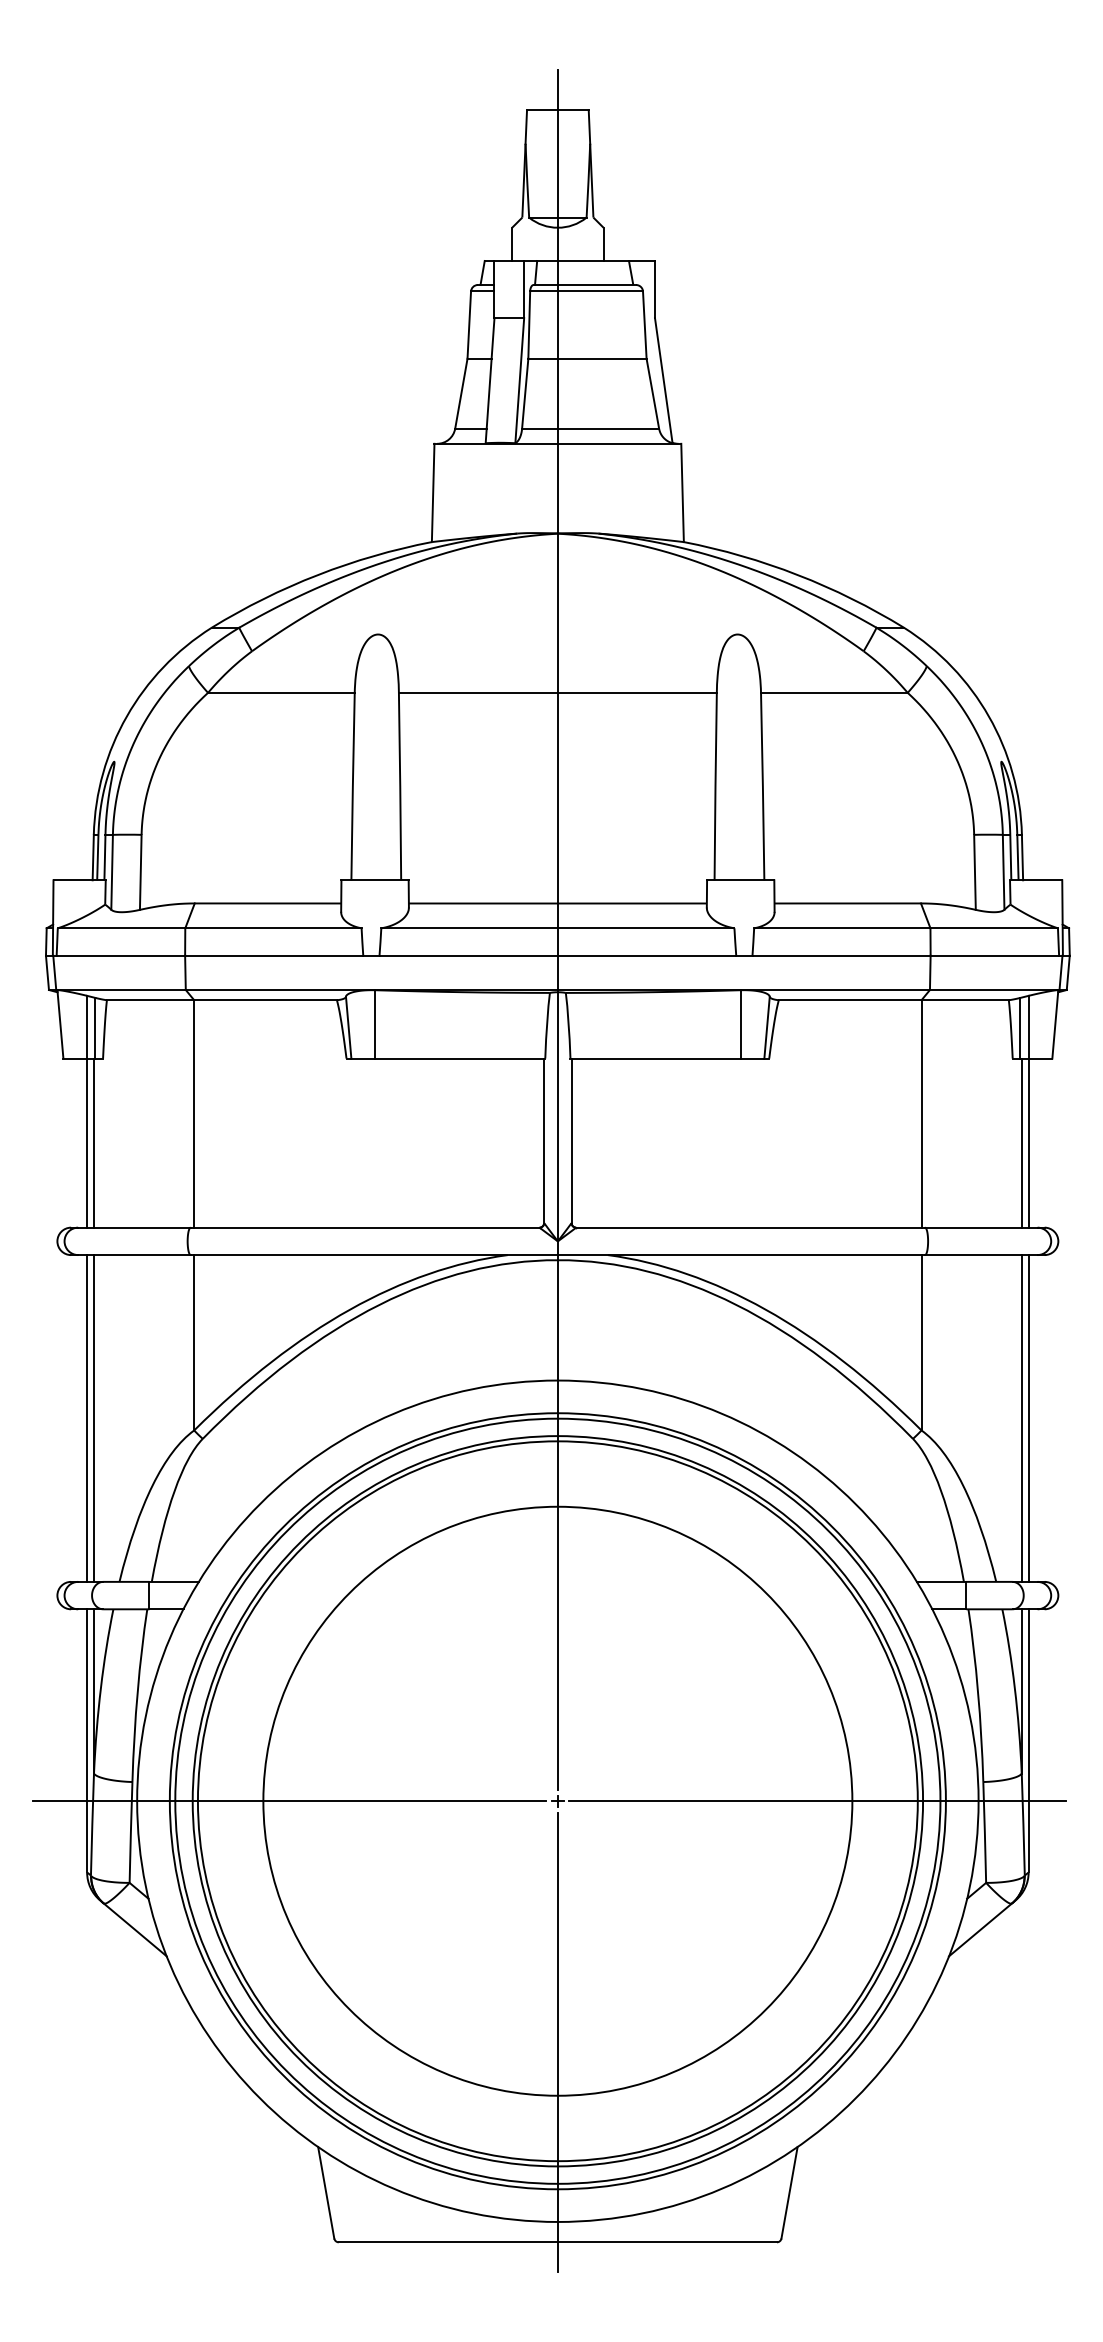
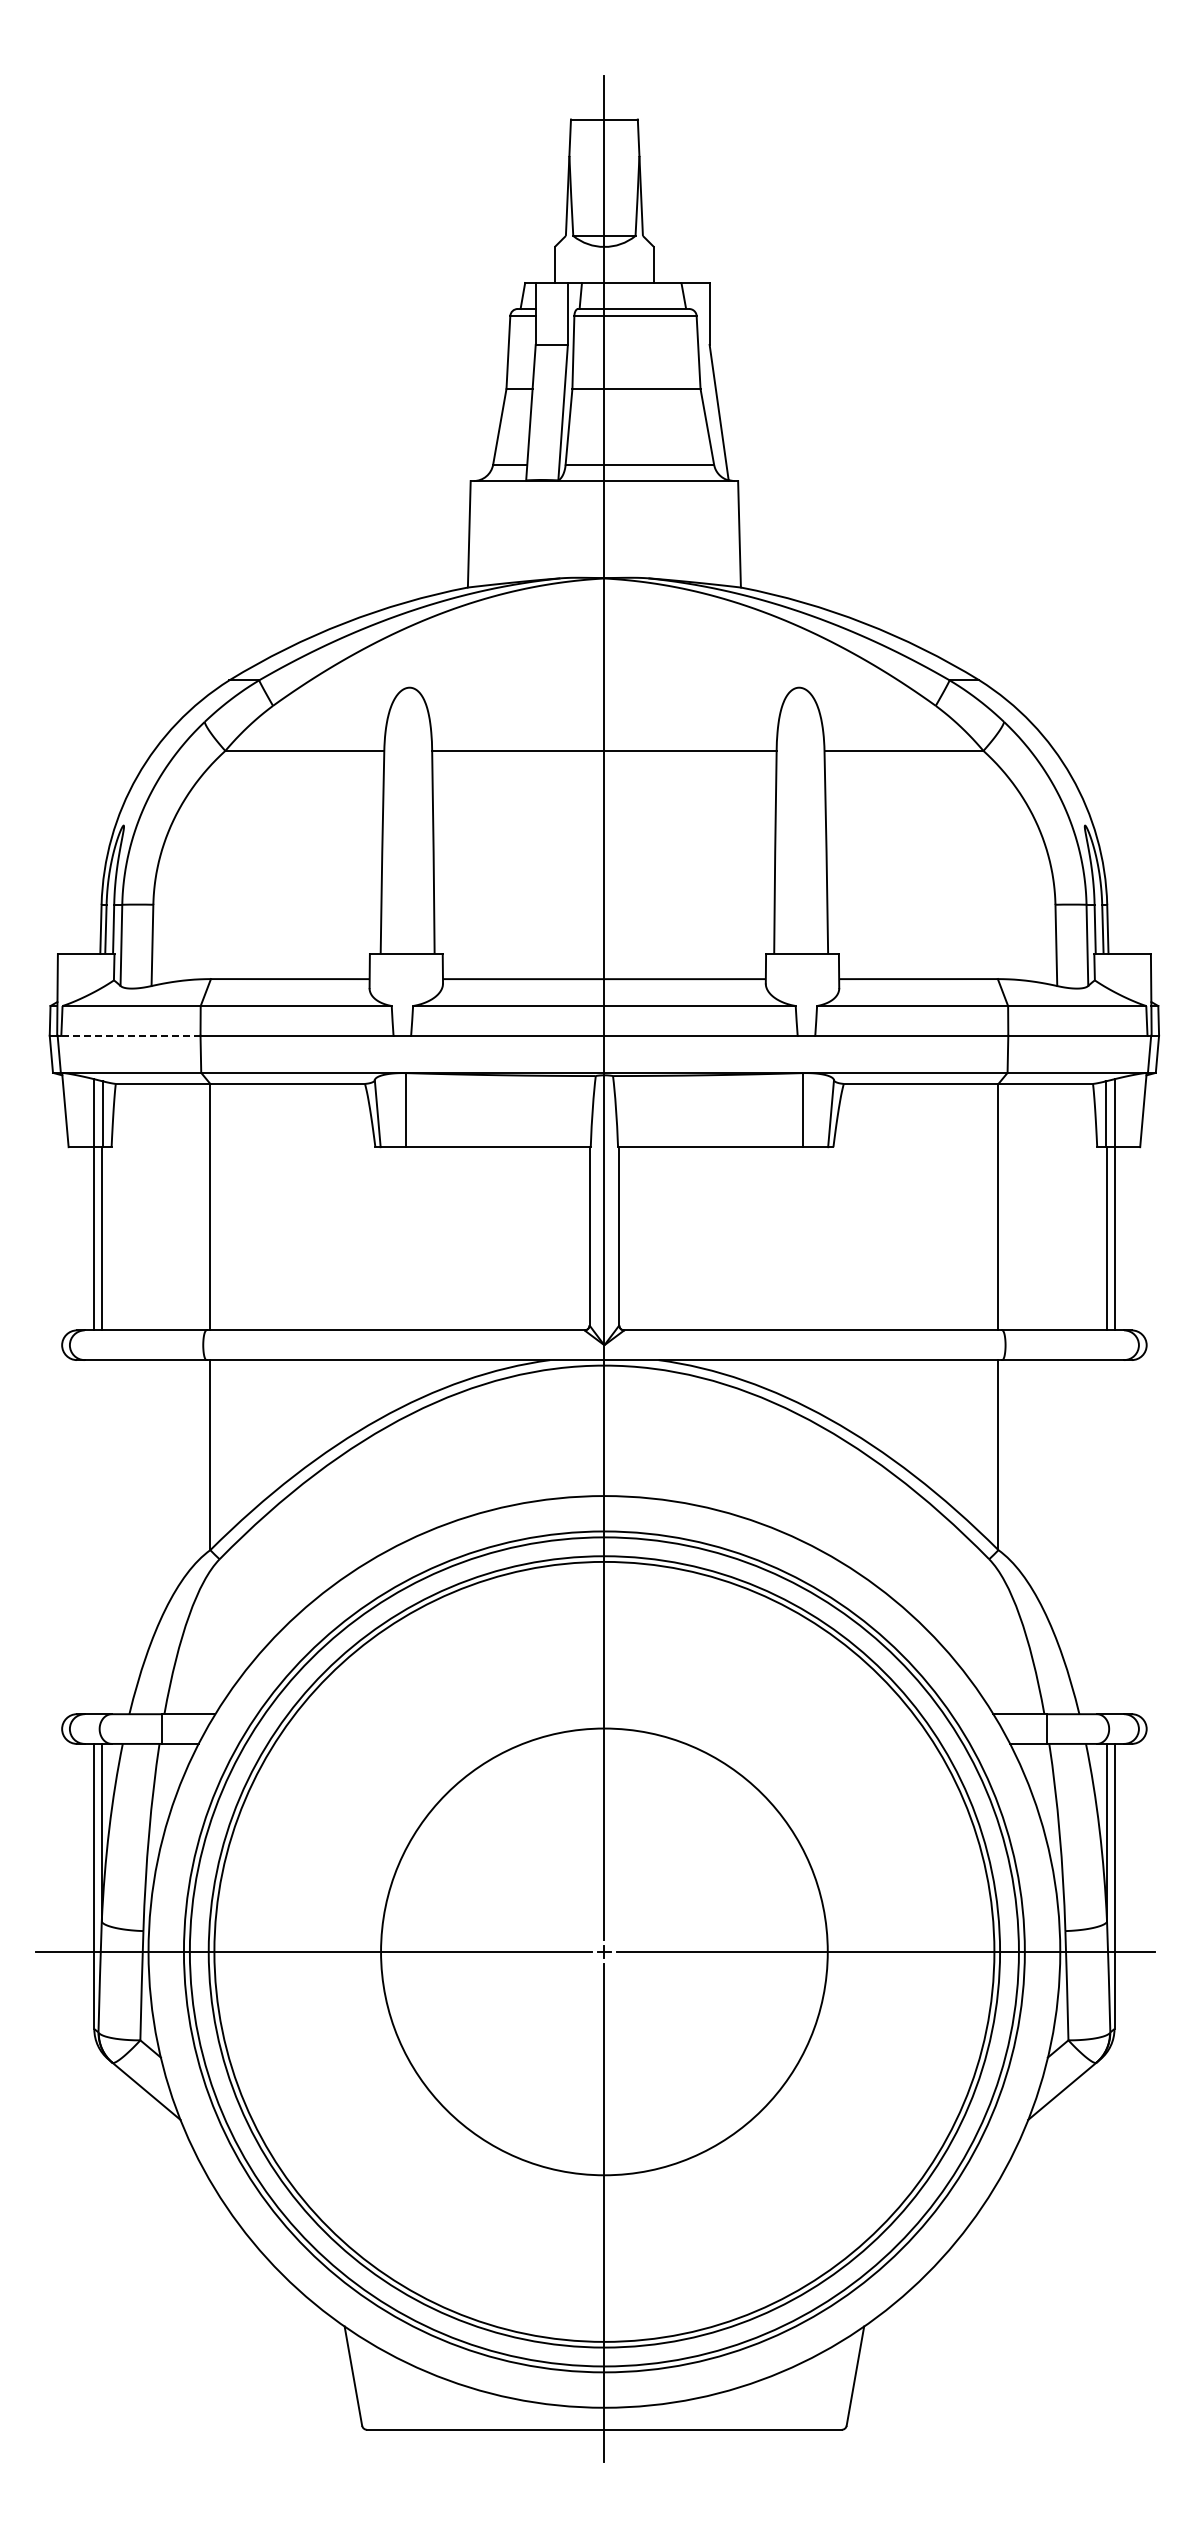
line: (120, 955) -> (130, 1035), solid -> dashed
line: (87, 1418) -> (94, 1537), removed
line: (93, 1418) -> (101, 1537), removed
line: (1022, 1418) -> (1107, 1537), removed
line: (1028, 1418) -> (1114, 1537), removed
circle: (557, 1800) -> (604, 1951), size x0.7

